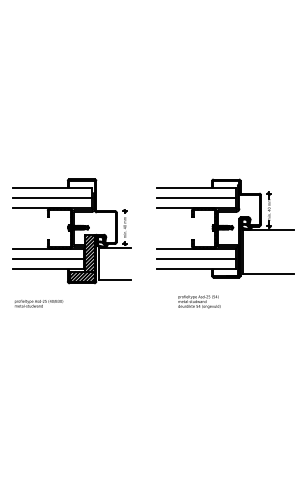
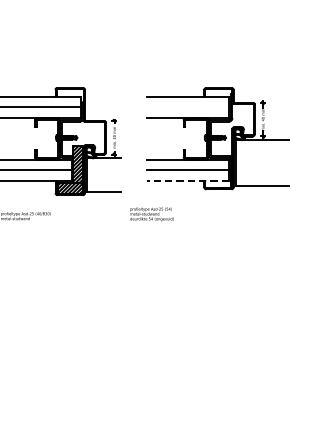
line: (196, 197) -> (188, 106), removed
line: (196, 269) -> (188, 180), solid -> dashed
text: (199, 301) -> (152, 213), moved

